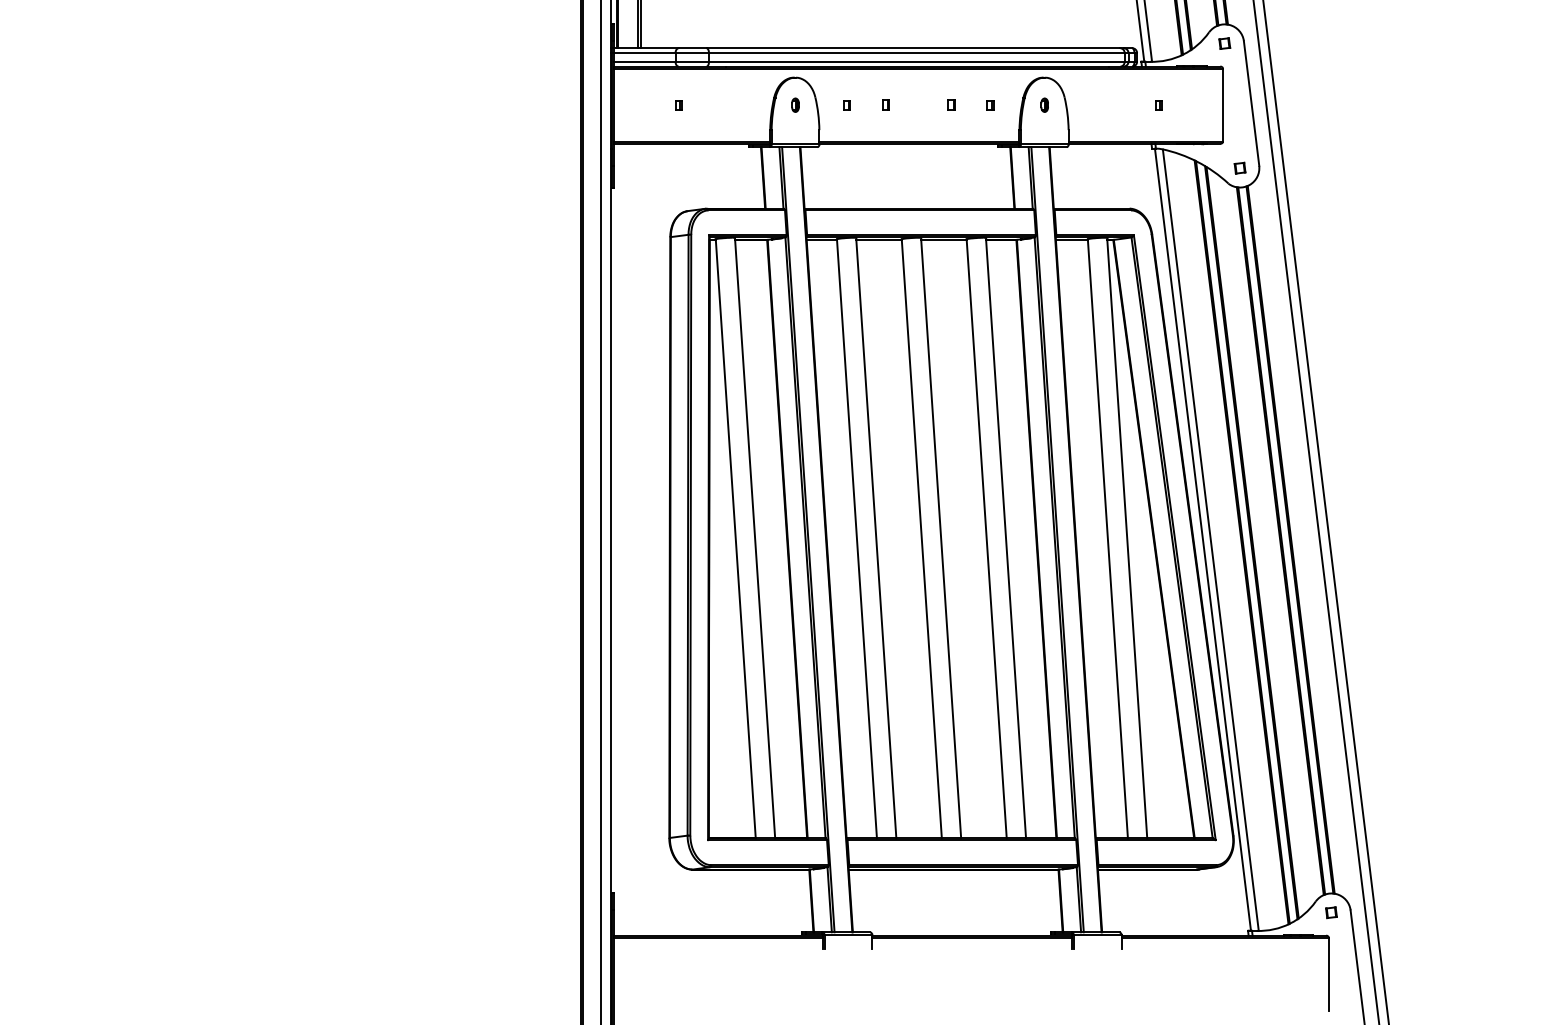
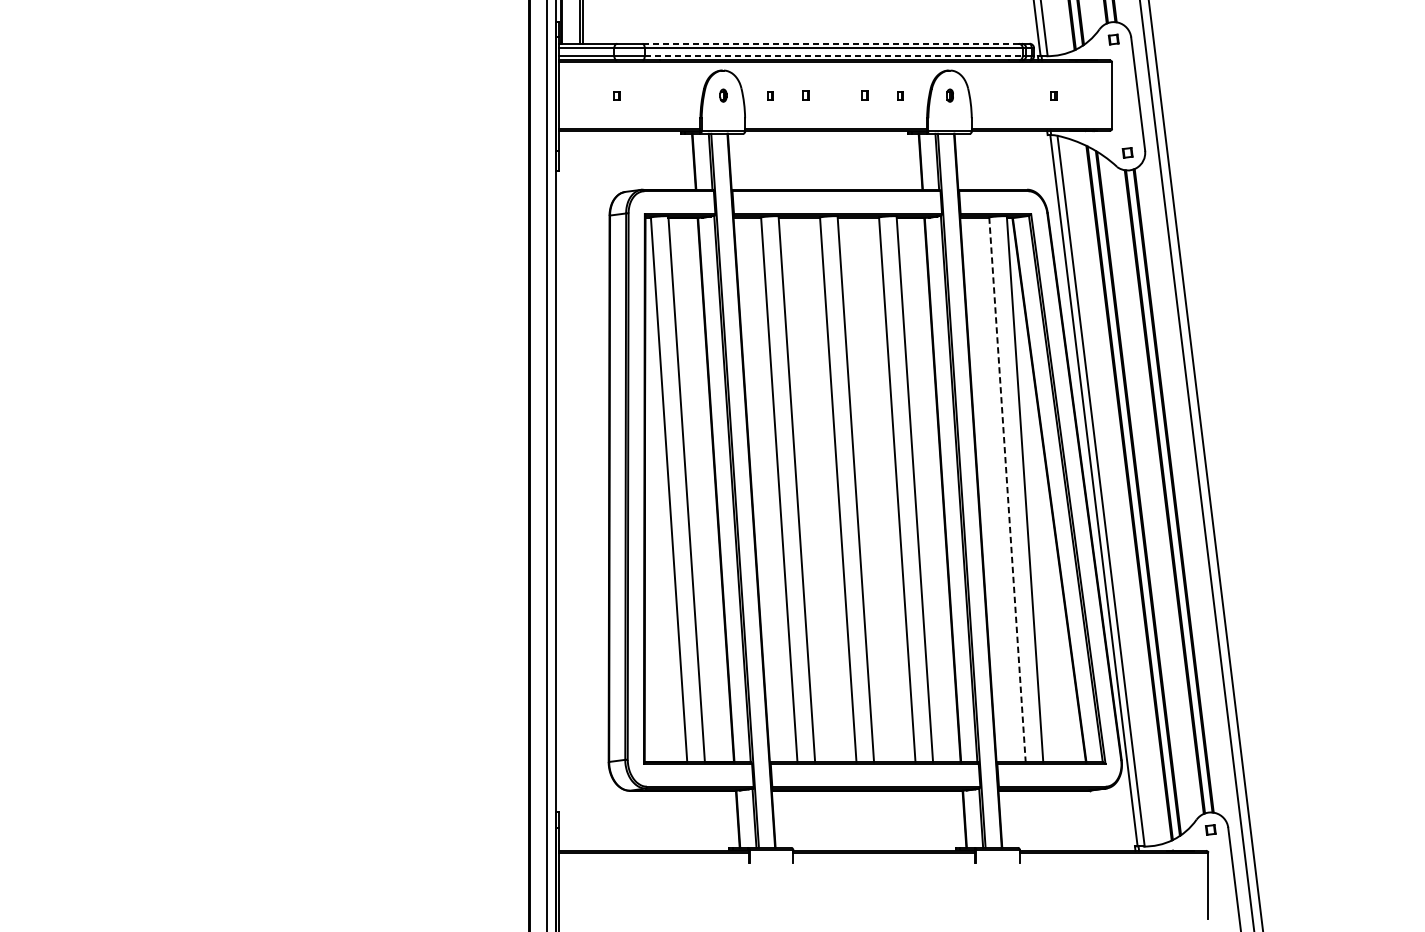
line: (913, 48) -> (830, 44), solid -> dashed
line: (916, 61) -> (833, 55), solid -> dashed
line: (1107, 539) -> (1007, 490), solid -> dashed

